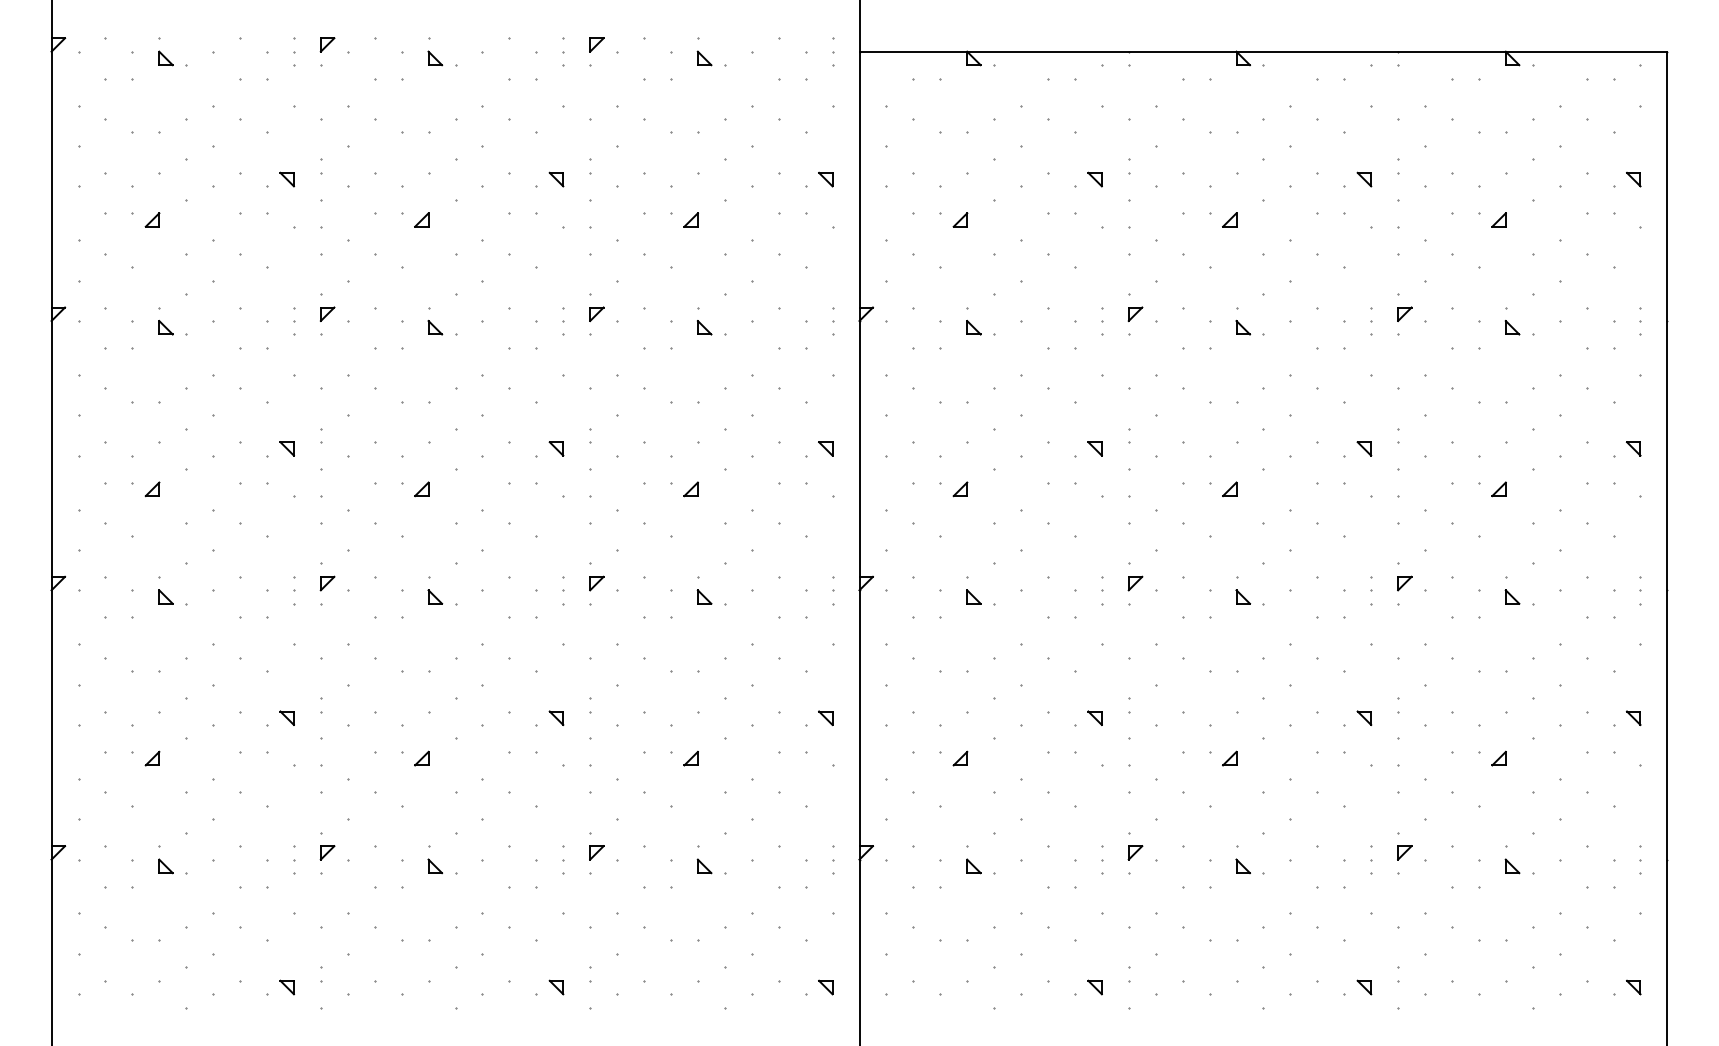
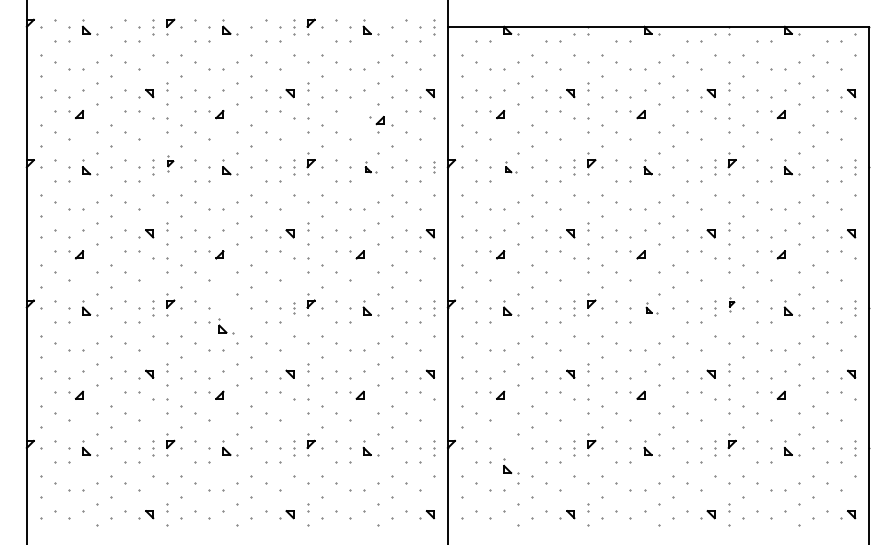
part: (683, 219) -> (376, 120), moved
part: (327, 313) -> (170, 163), size x0.7
part: (710, 321) -> (370, 167), size x0.7
part: (833, 321) -> (434, 167), size x0.7
part: (981, 321) -> (511, 167), size x0.7
part: (1403, 584) -> (731, 304), size x0.6
part: (442, 592) -> (226, 326), moved
part: (565, 592) -> (294, 308), size x0.7
part: (1249, 592) -> (651, 308), size x0.7
part: (981, 860) -> (511, 466), moved

